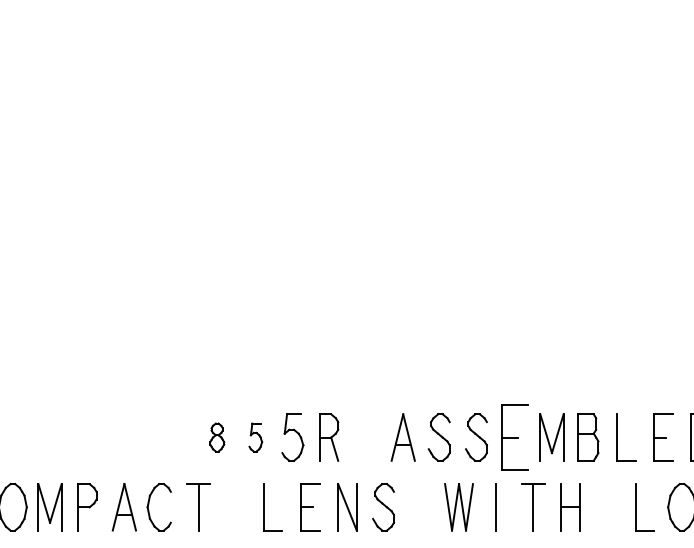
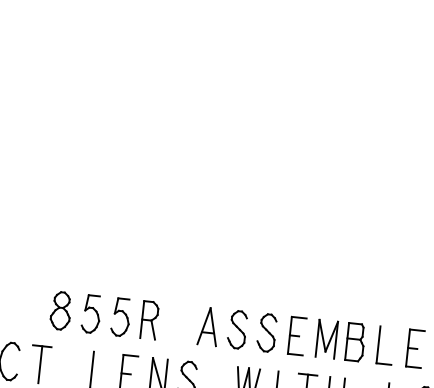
part: (216, 437) -> (60, 310), size x1.67
part: (255, 437) -> (91, 314), size x1.67
part: (514, 437) -> (297, 336), size x0.71

